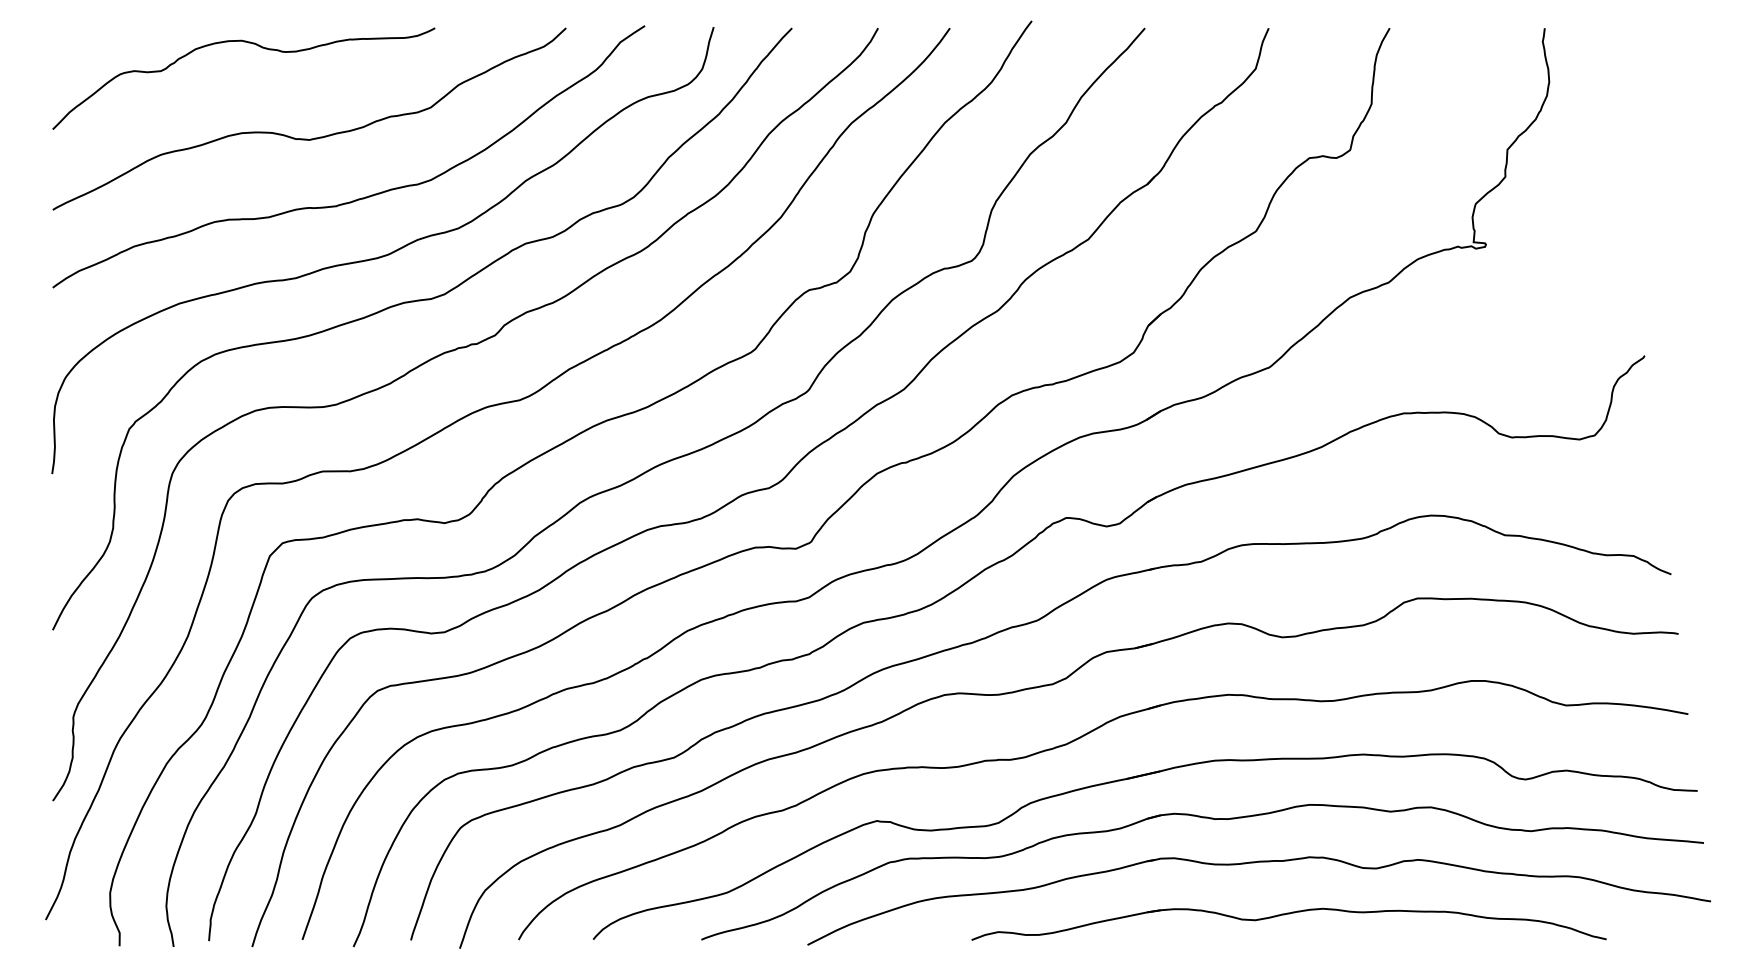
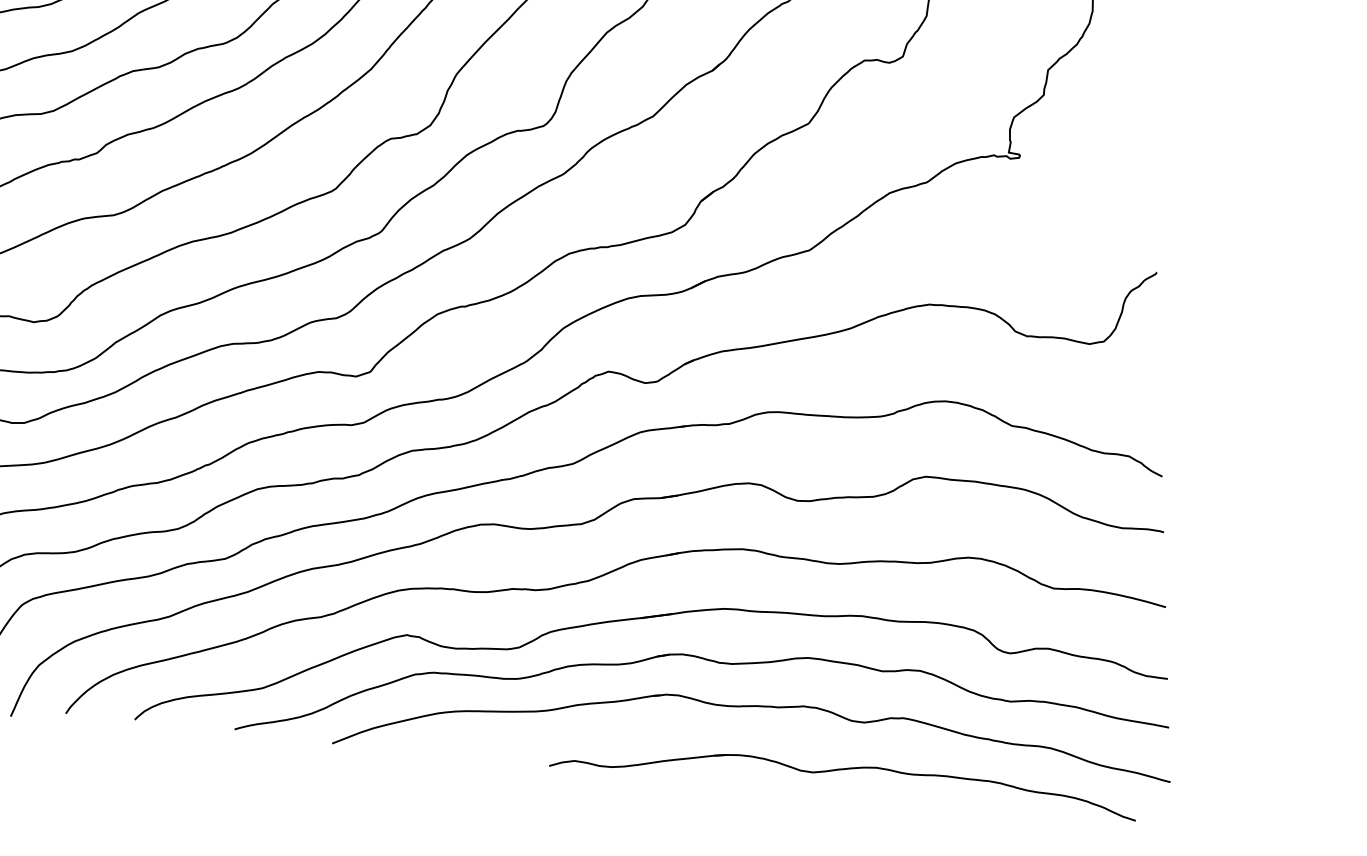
part: (1284, 915) -> (840, 770), moved

